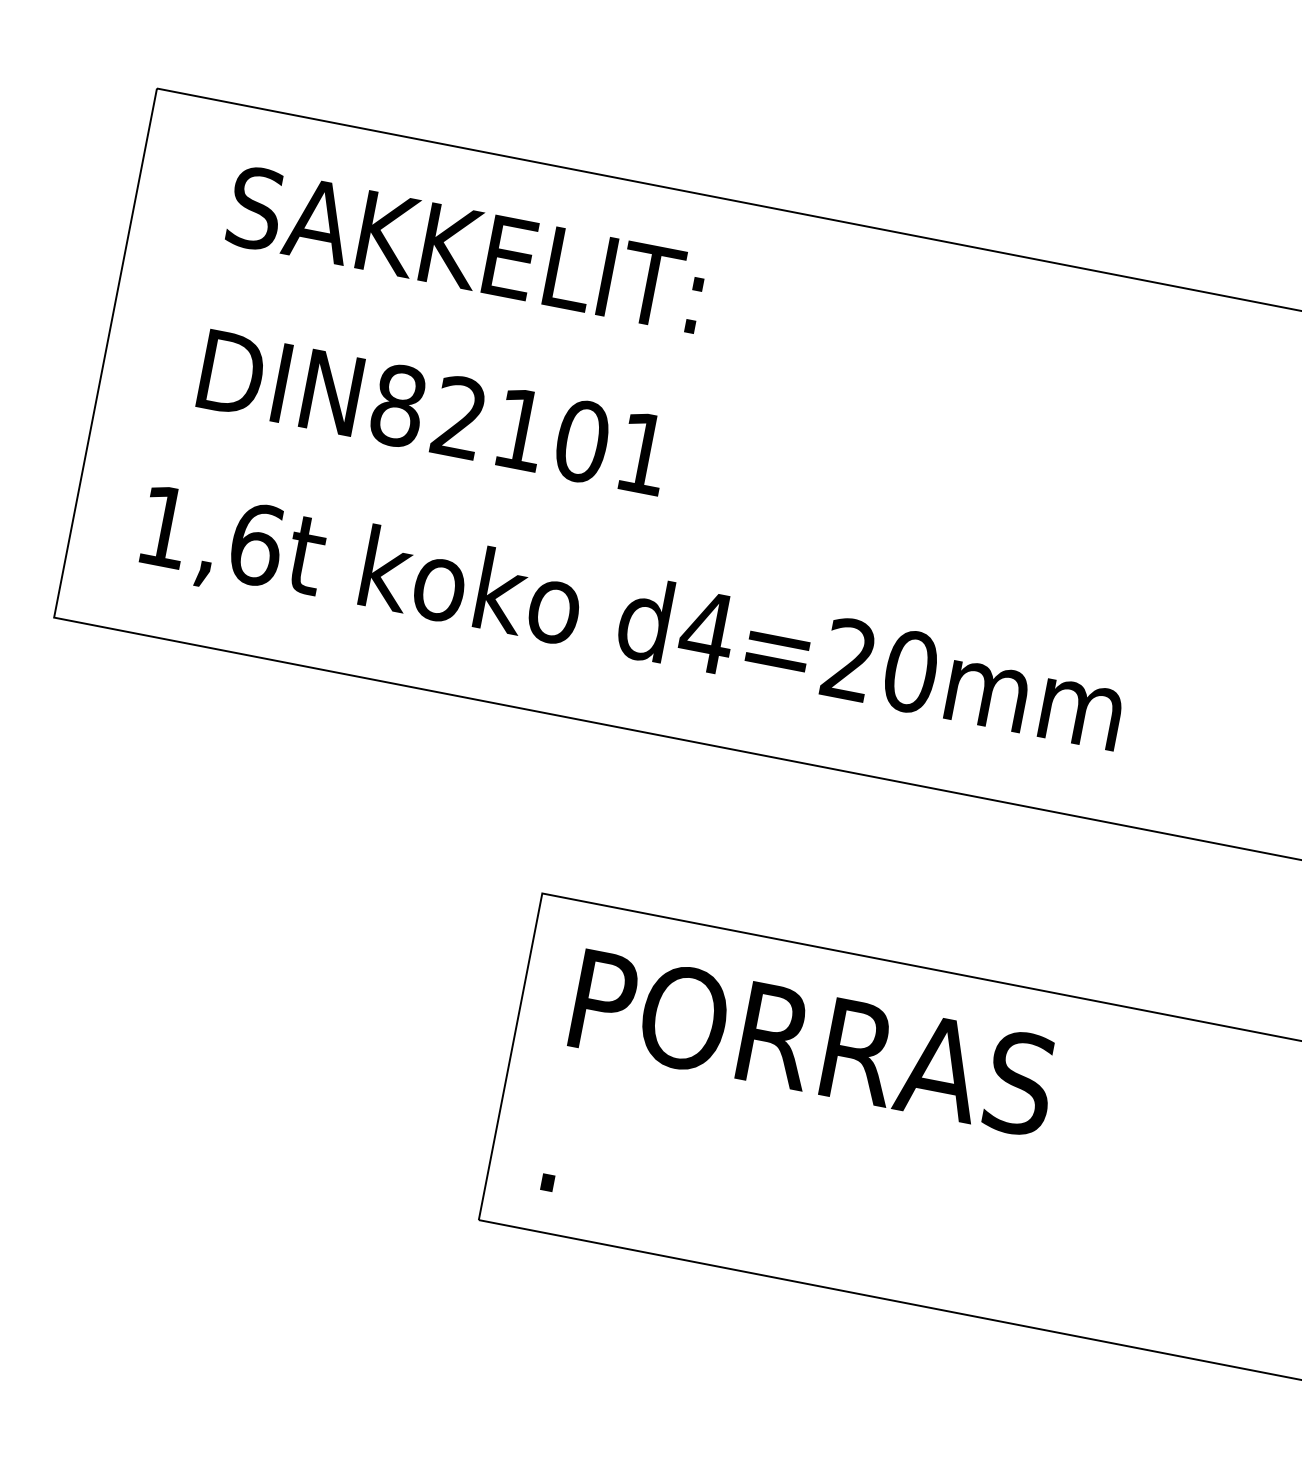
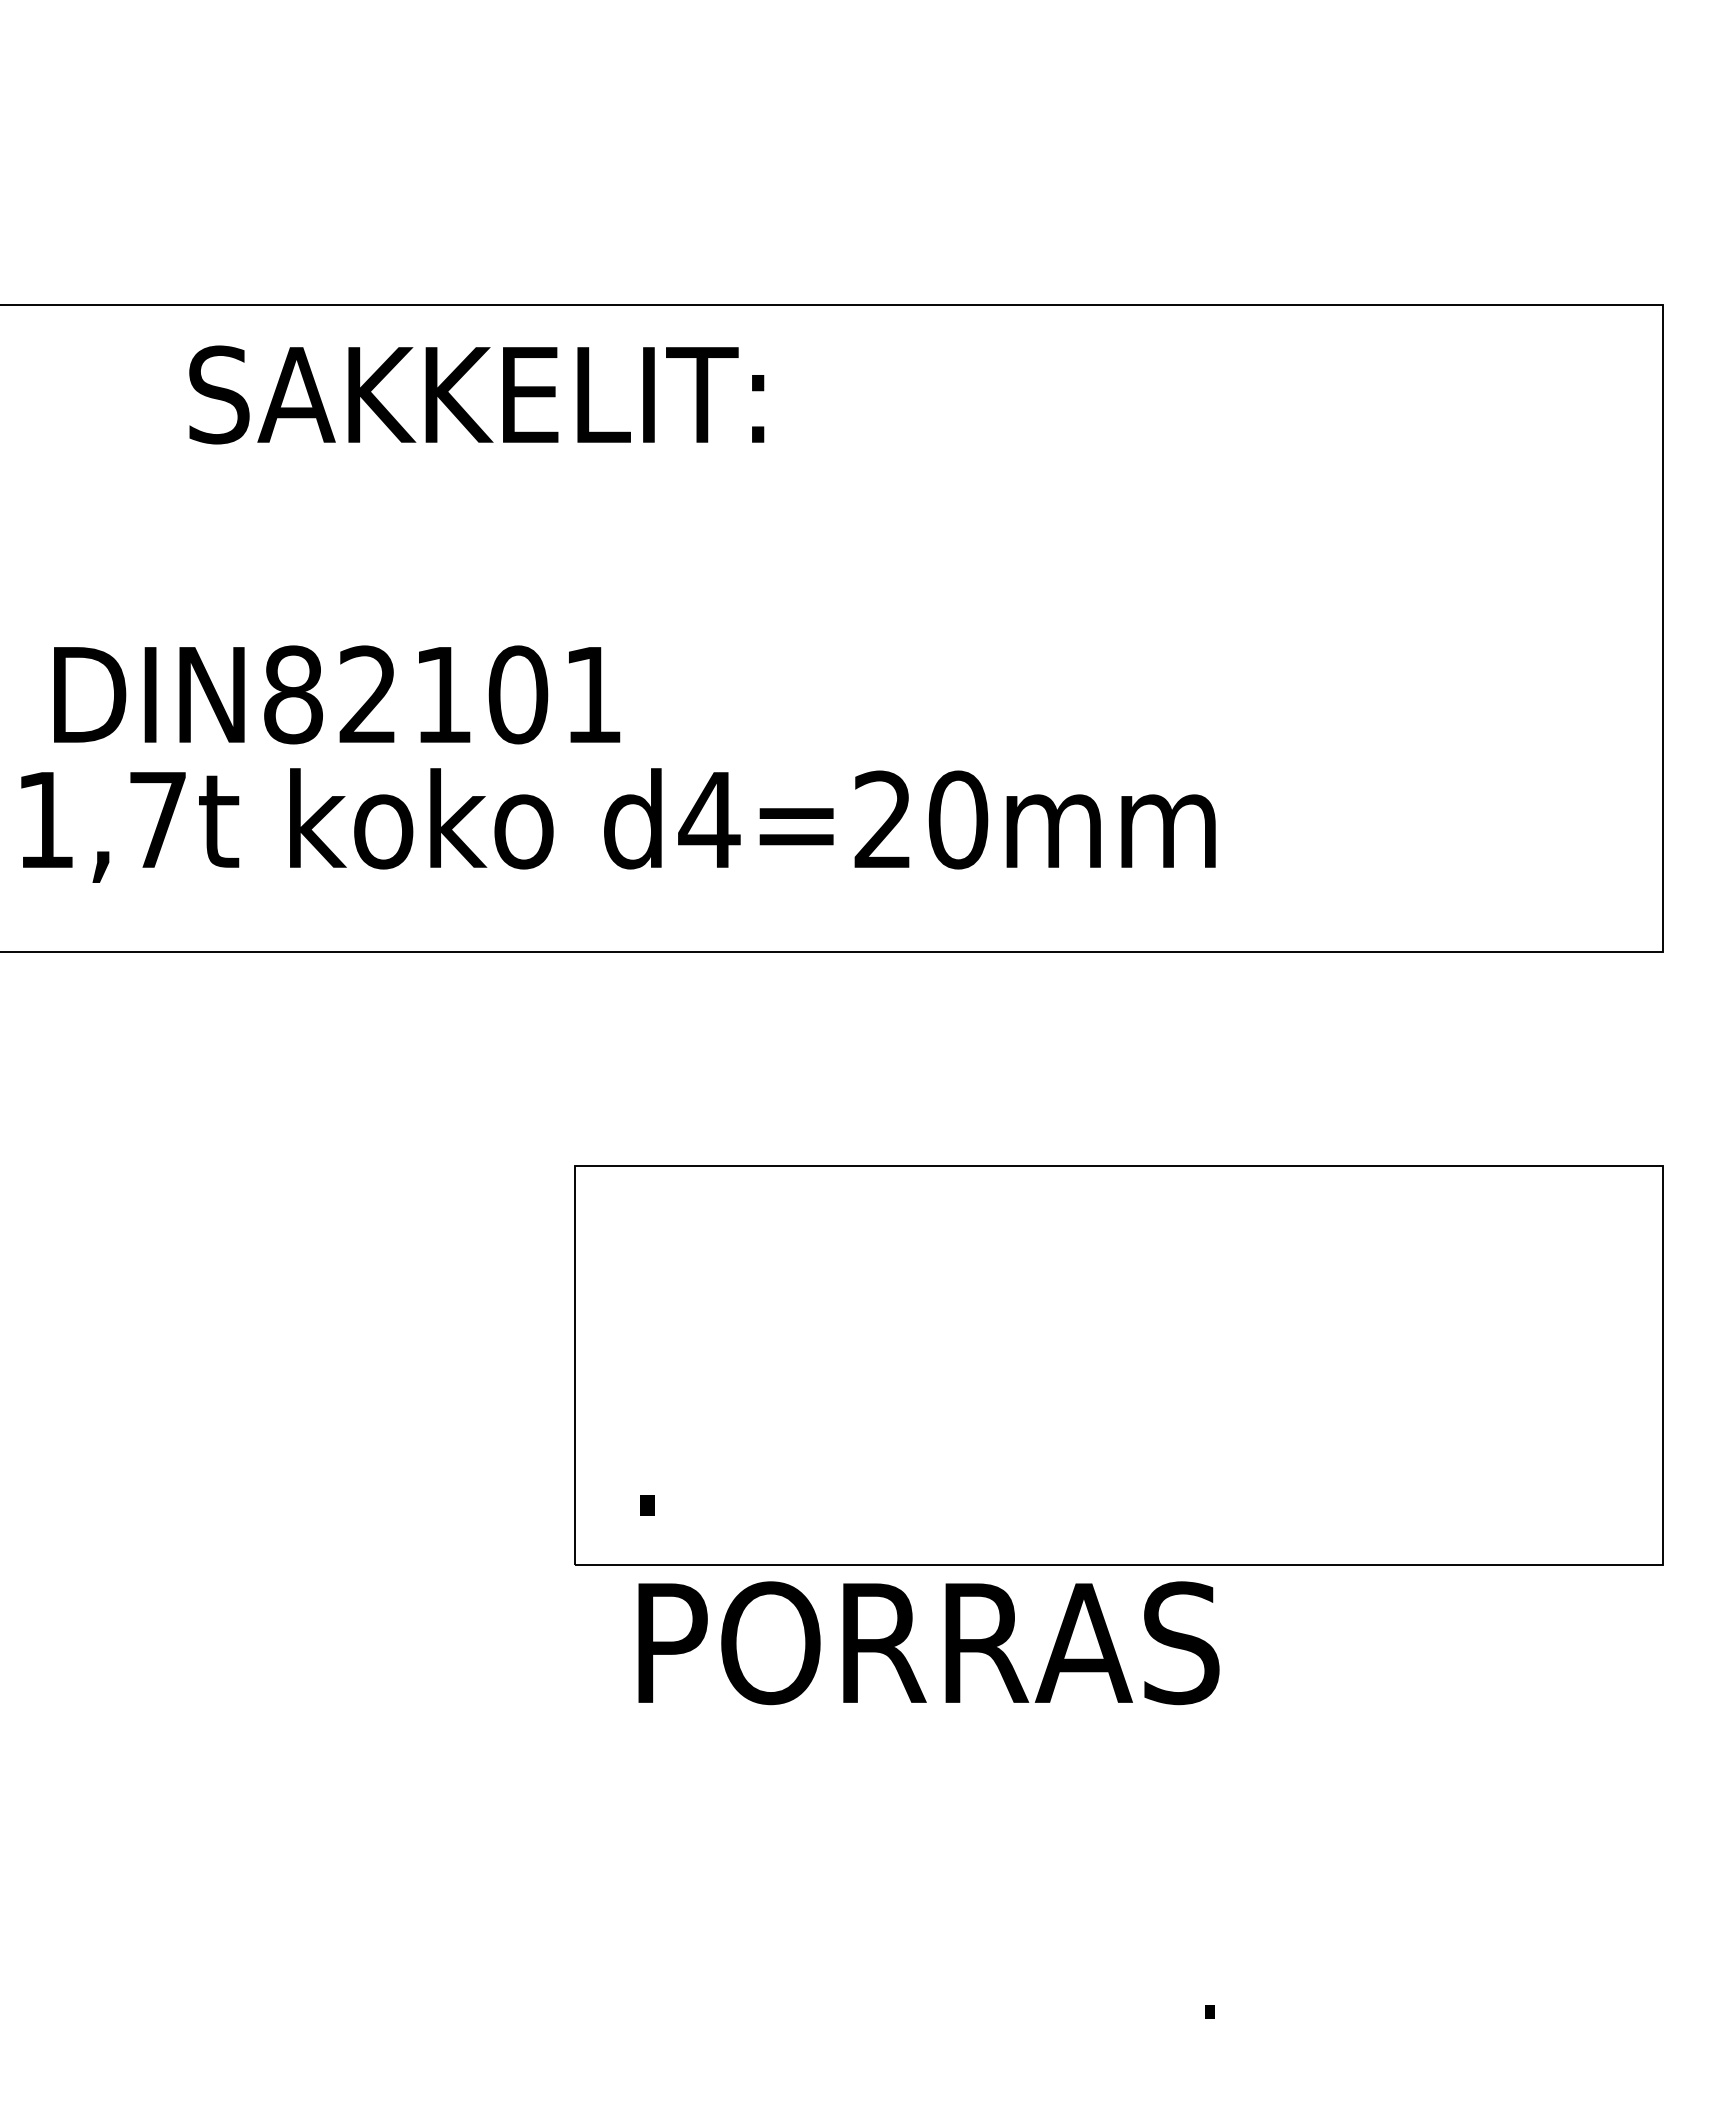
text: (466, 248) -> (476, 394), moved
text: (434, 412) -> (337, 694), moved
text: (257, 544) -> (158, 819), 1,6t -> 1,7t
text: (813, 1043) -> (928, 1643), moved

